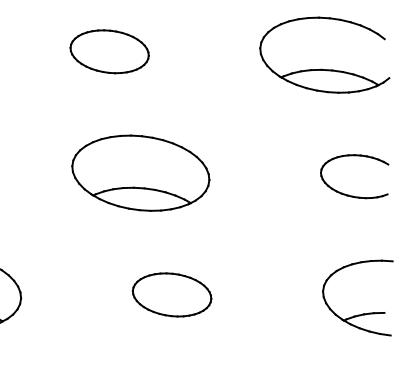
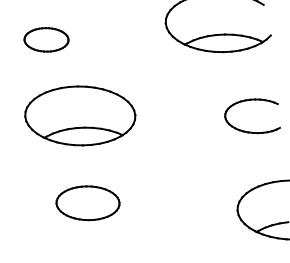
part: (109, 51) -> (46, 39), size x0.7
part: (140, 172) -> (79, 115), moved
part: (171, 294) -> (87, 202), moved

